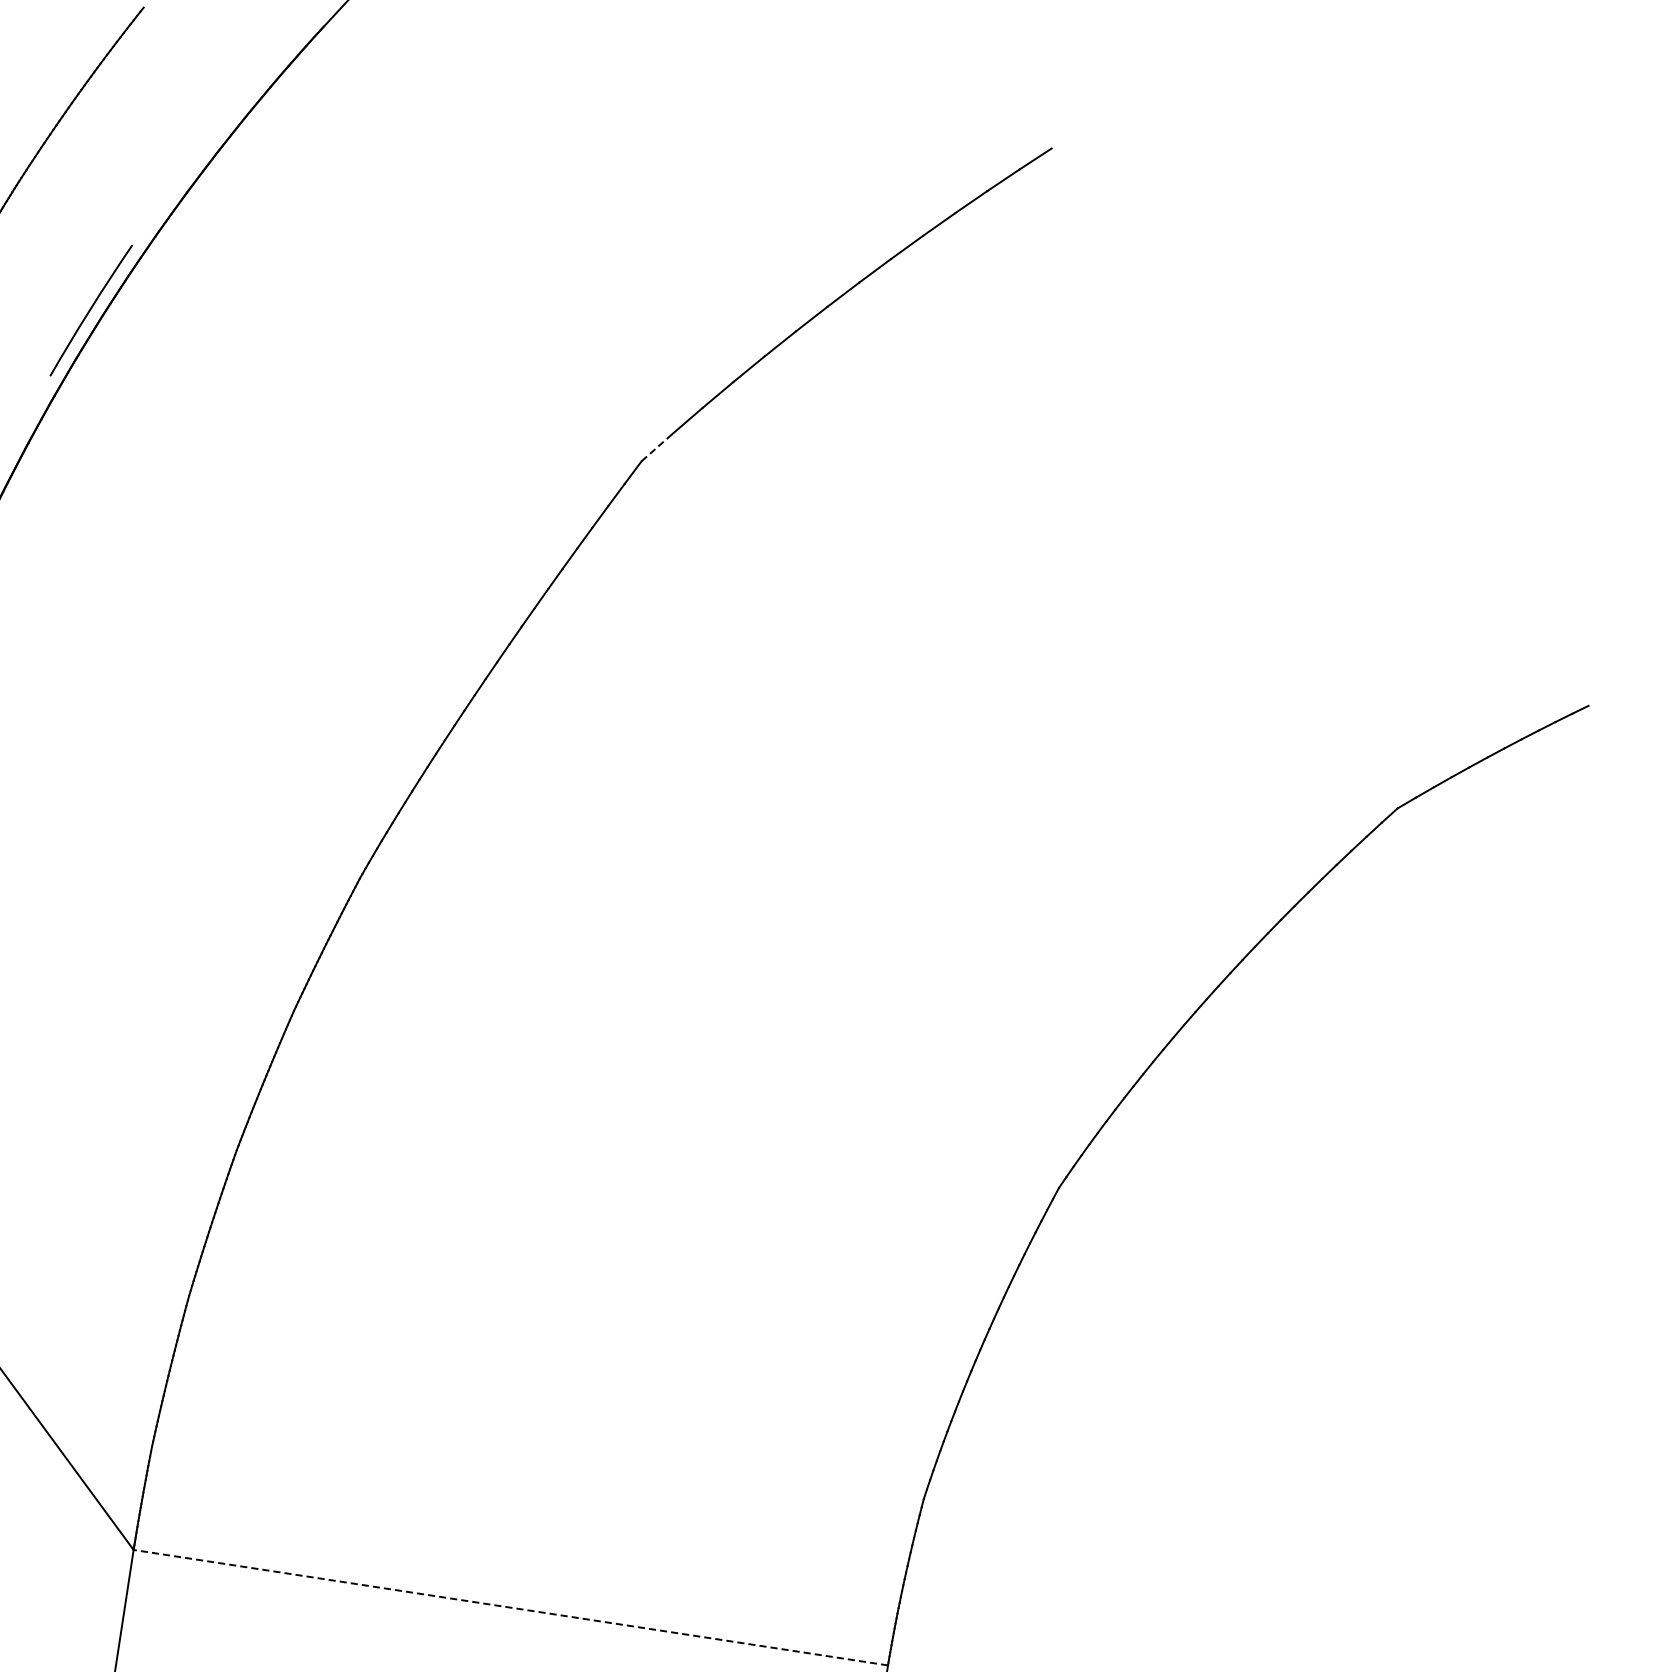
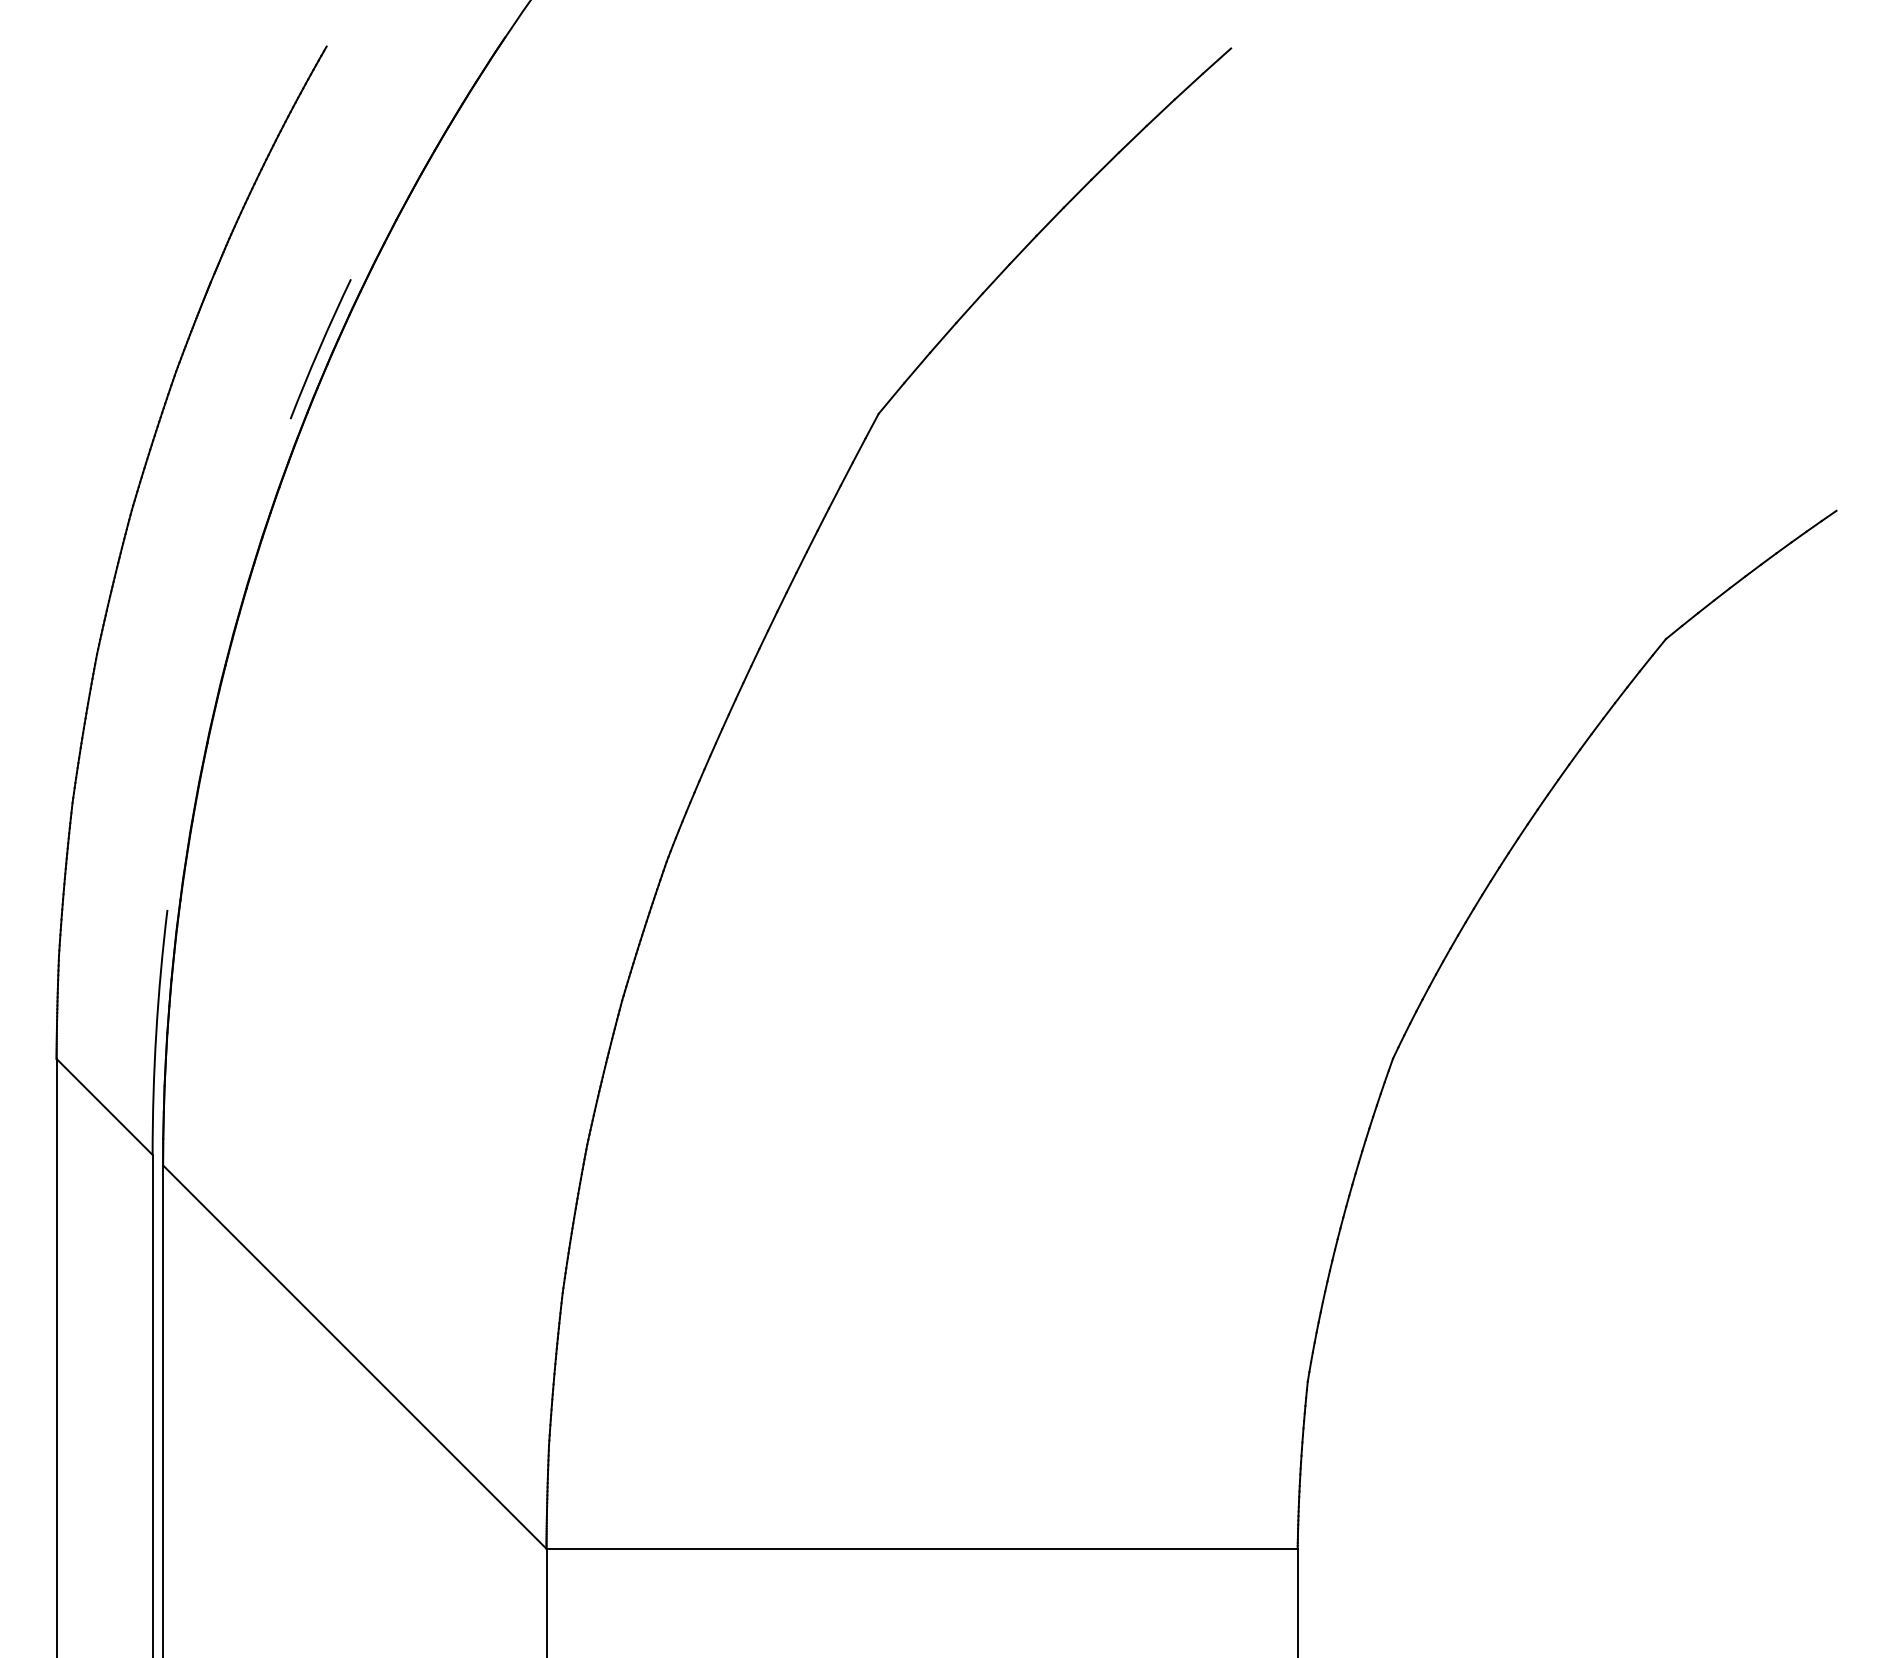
line: (656, 447) -> (891, 398), dashed -> solid
line: (511, 1607) -> (922, 1548), dashed -> solid

